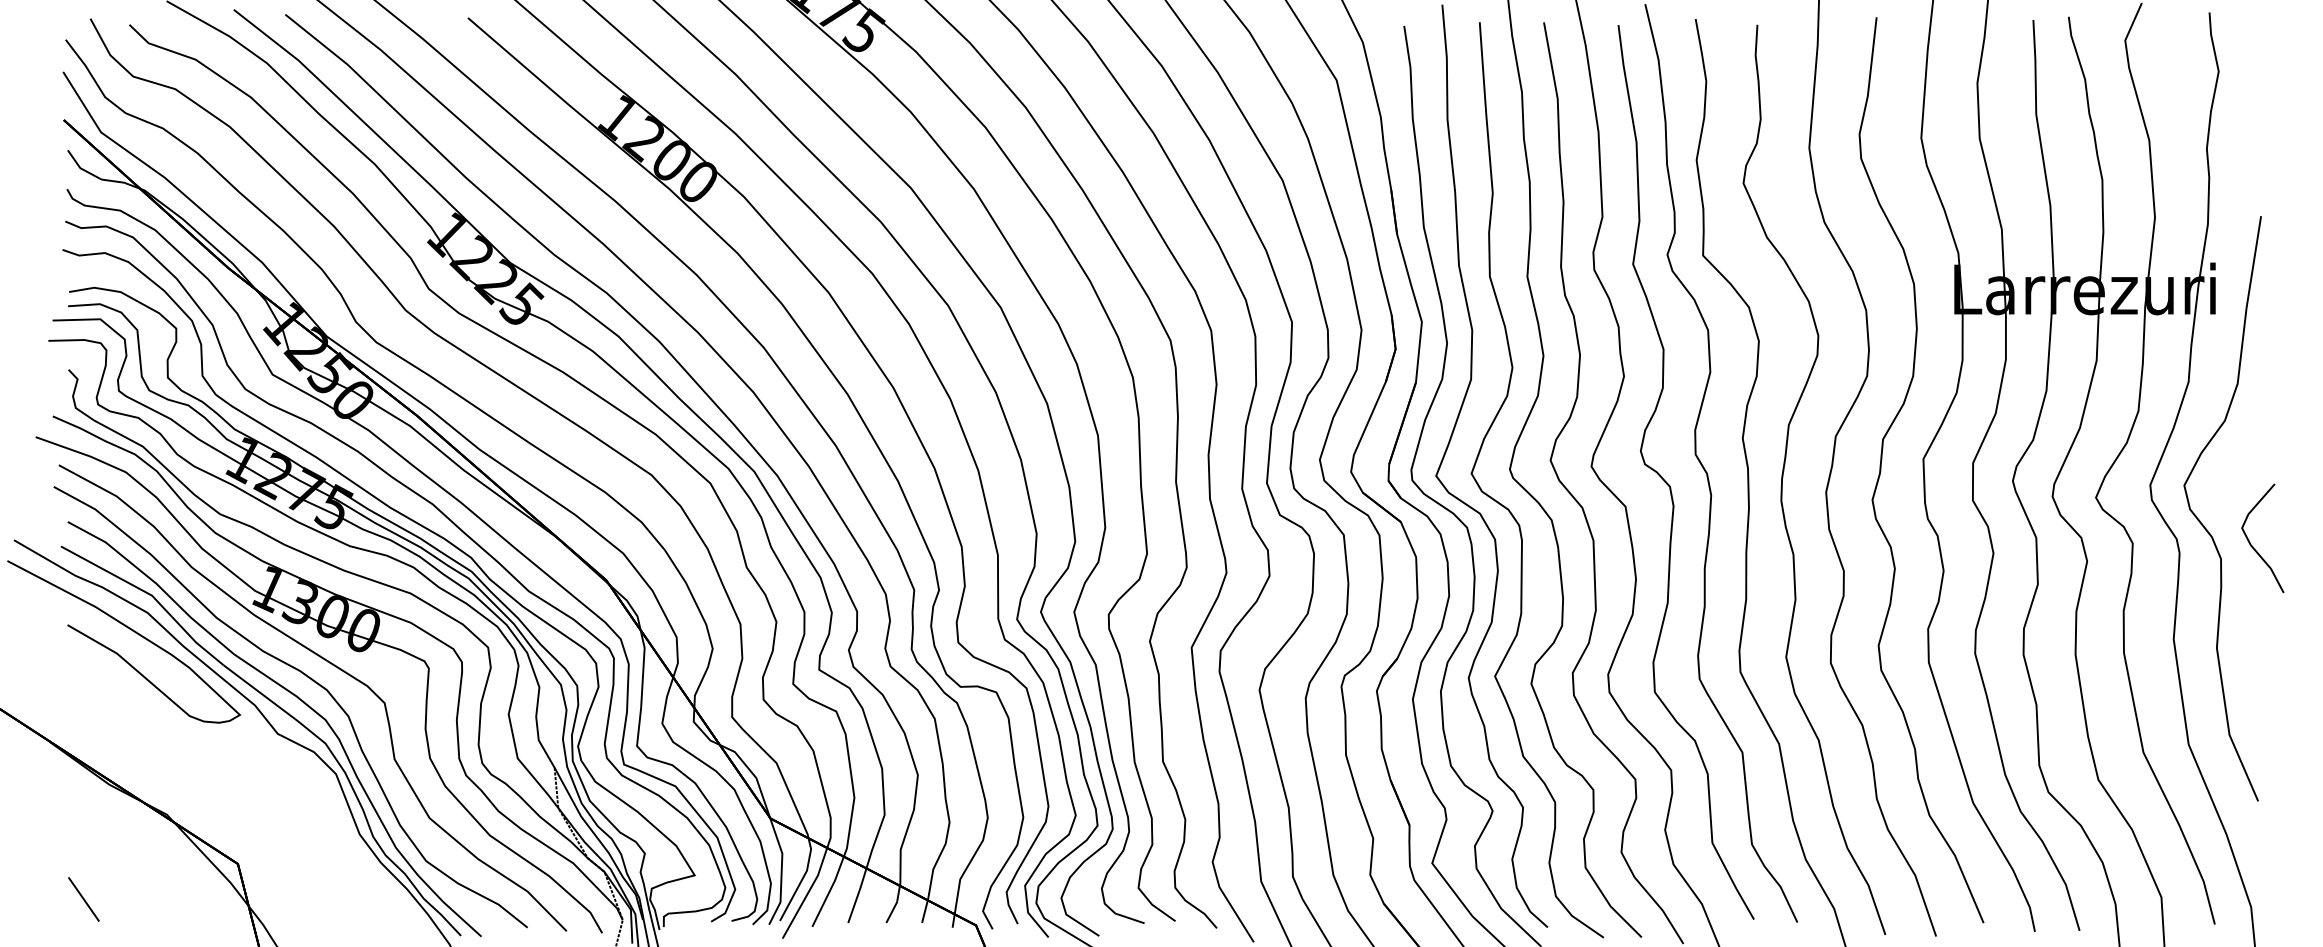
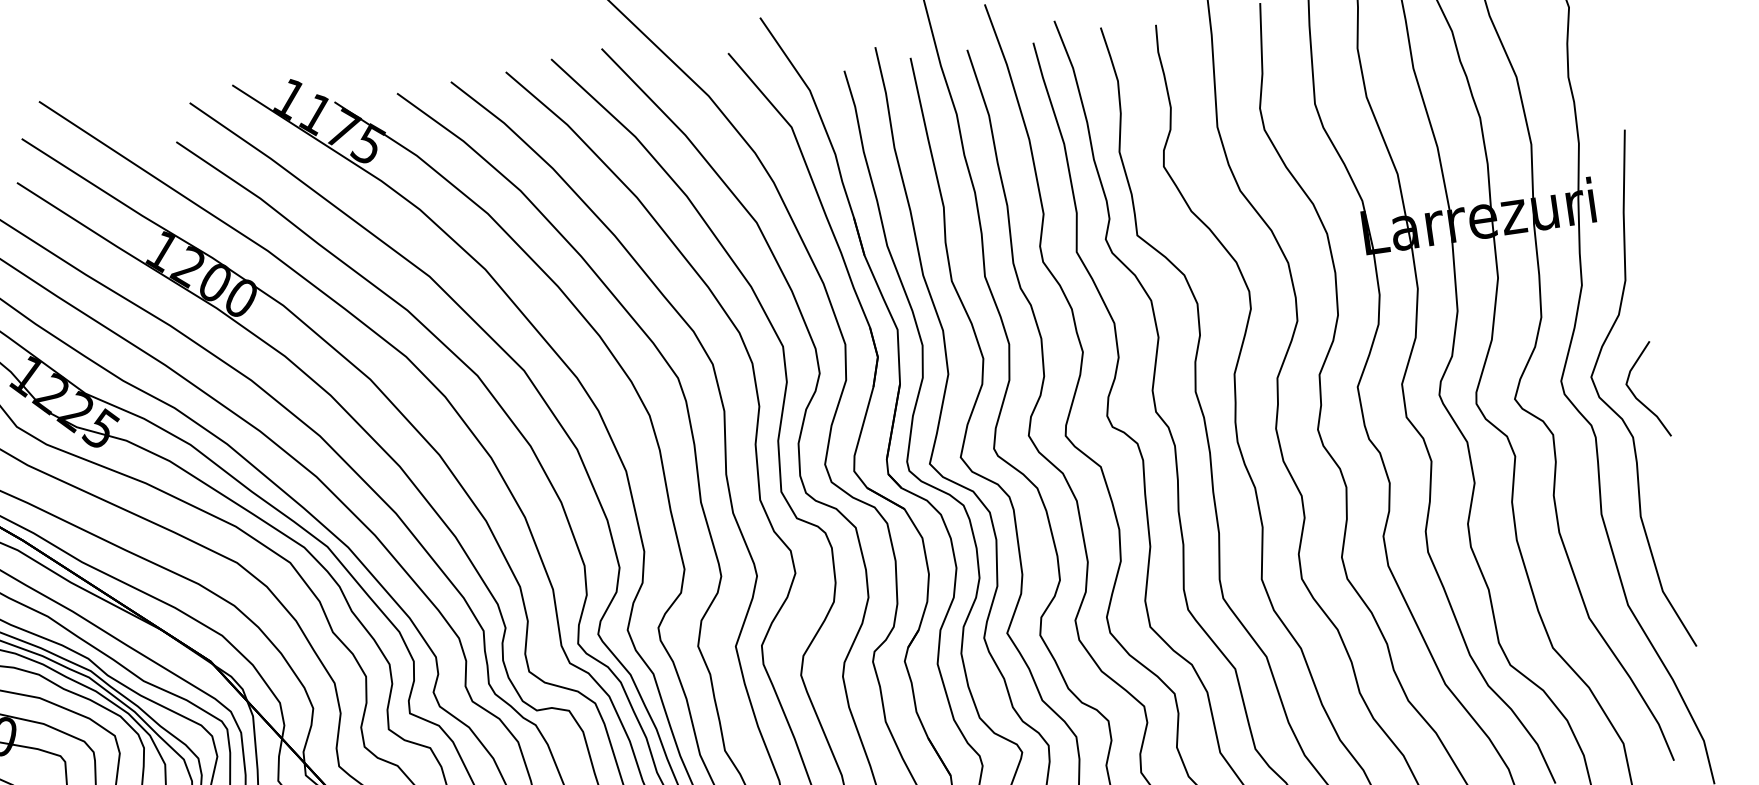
curve: (2253, 546) -> (1638, 399), moved

